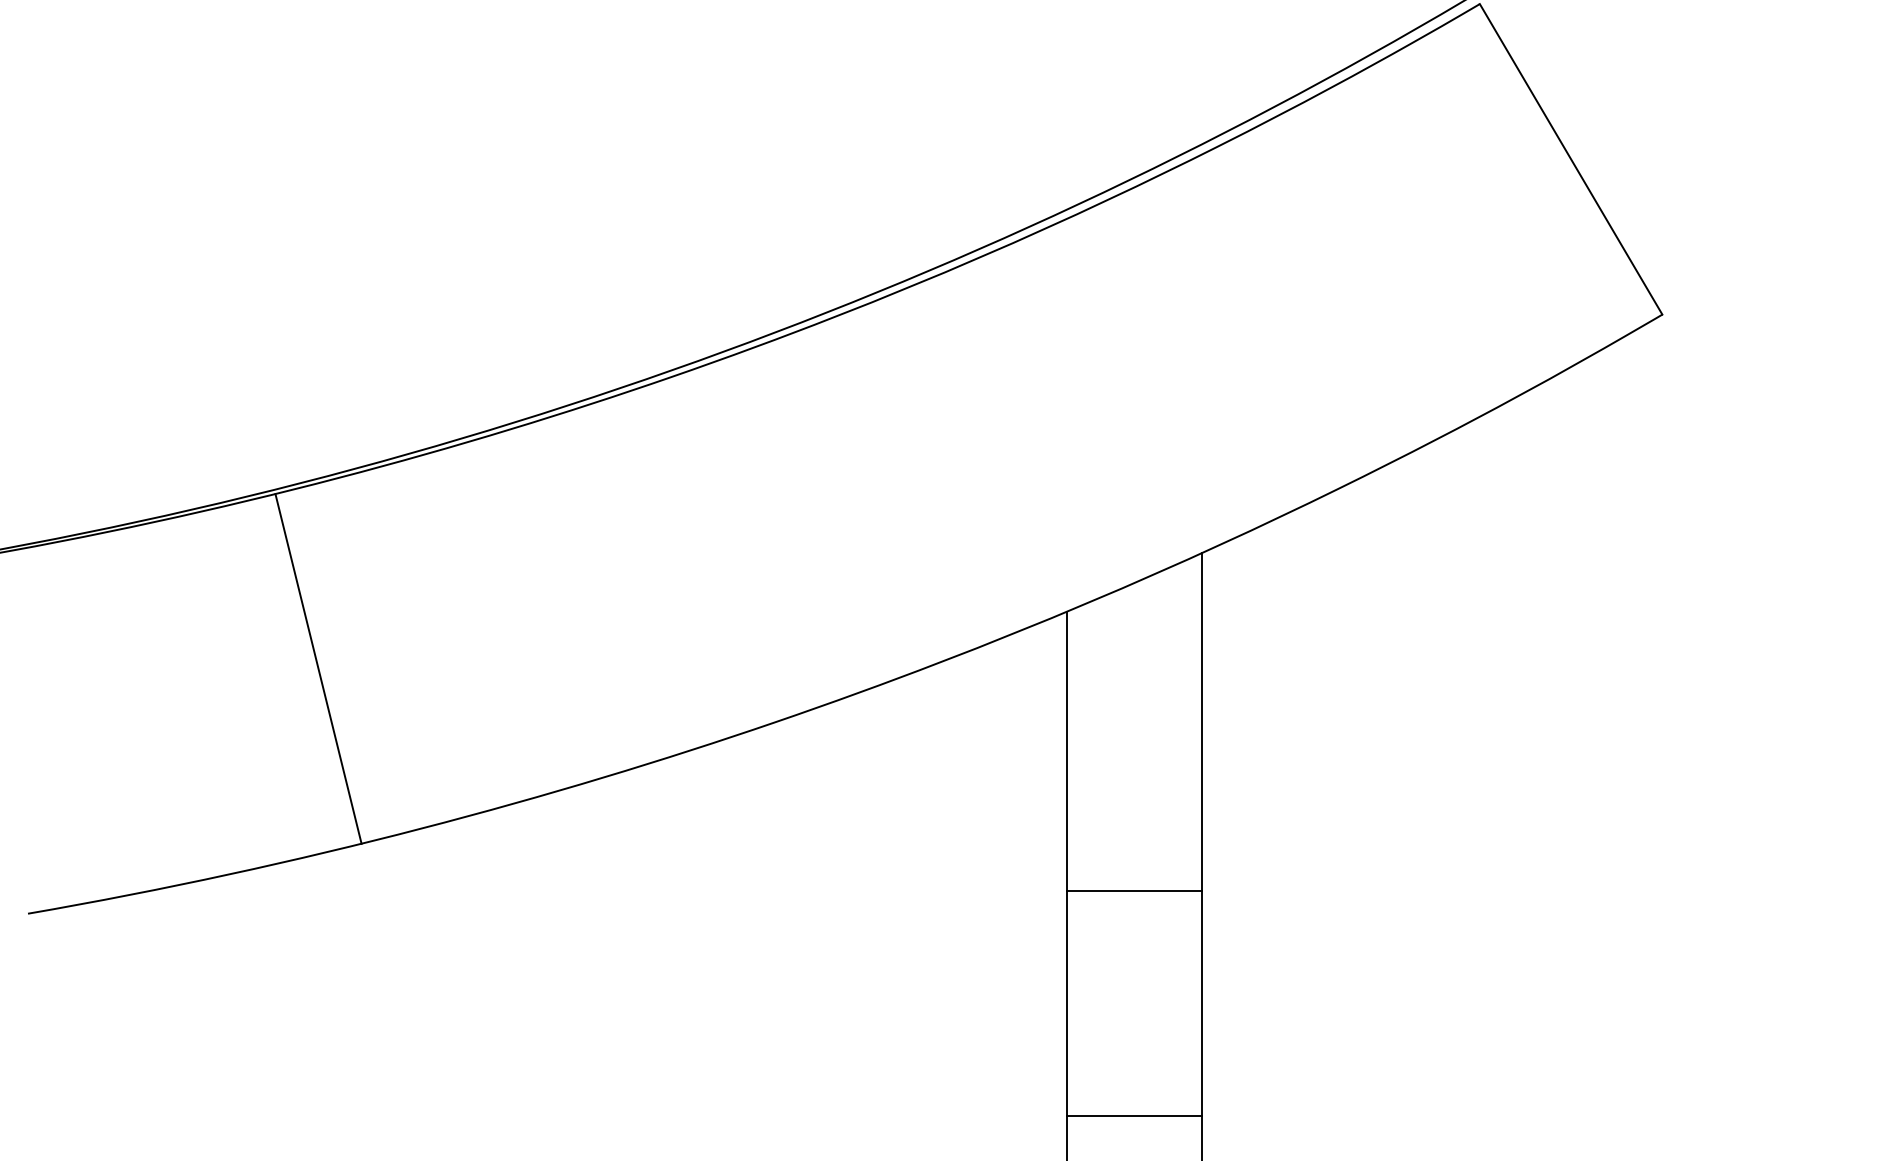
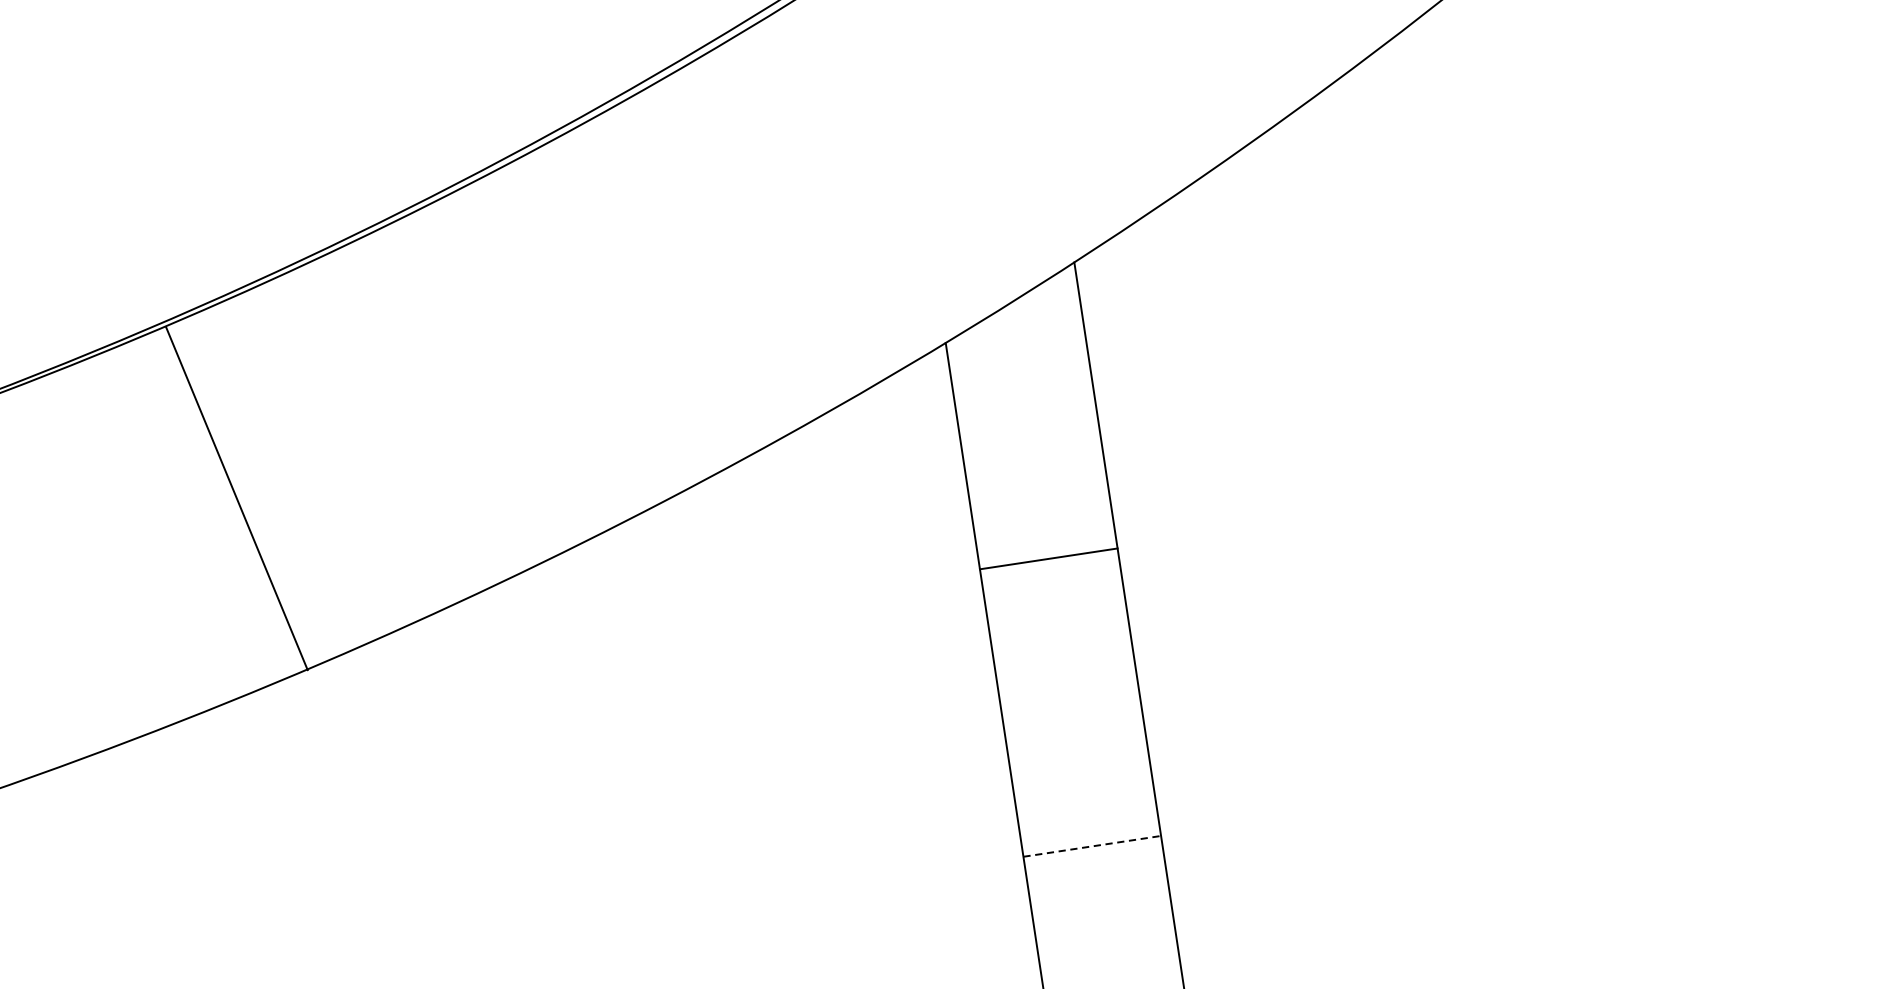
line: (318, 668) -> (236, 498), moved
line: (1134, 890) -> (1048, 558), moved
line: (1134, 1115) -> (1091, 846), solid -> dashed

